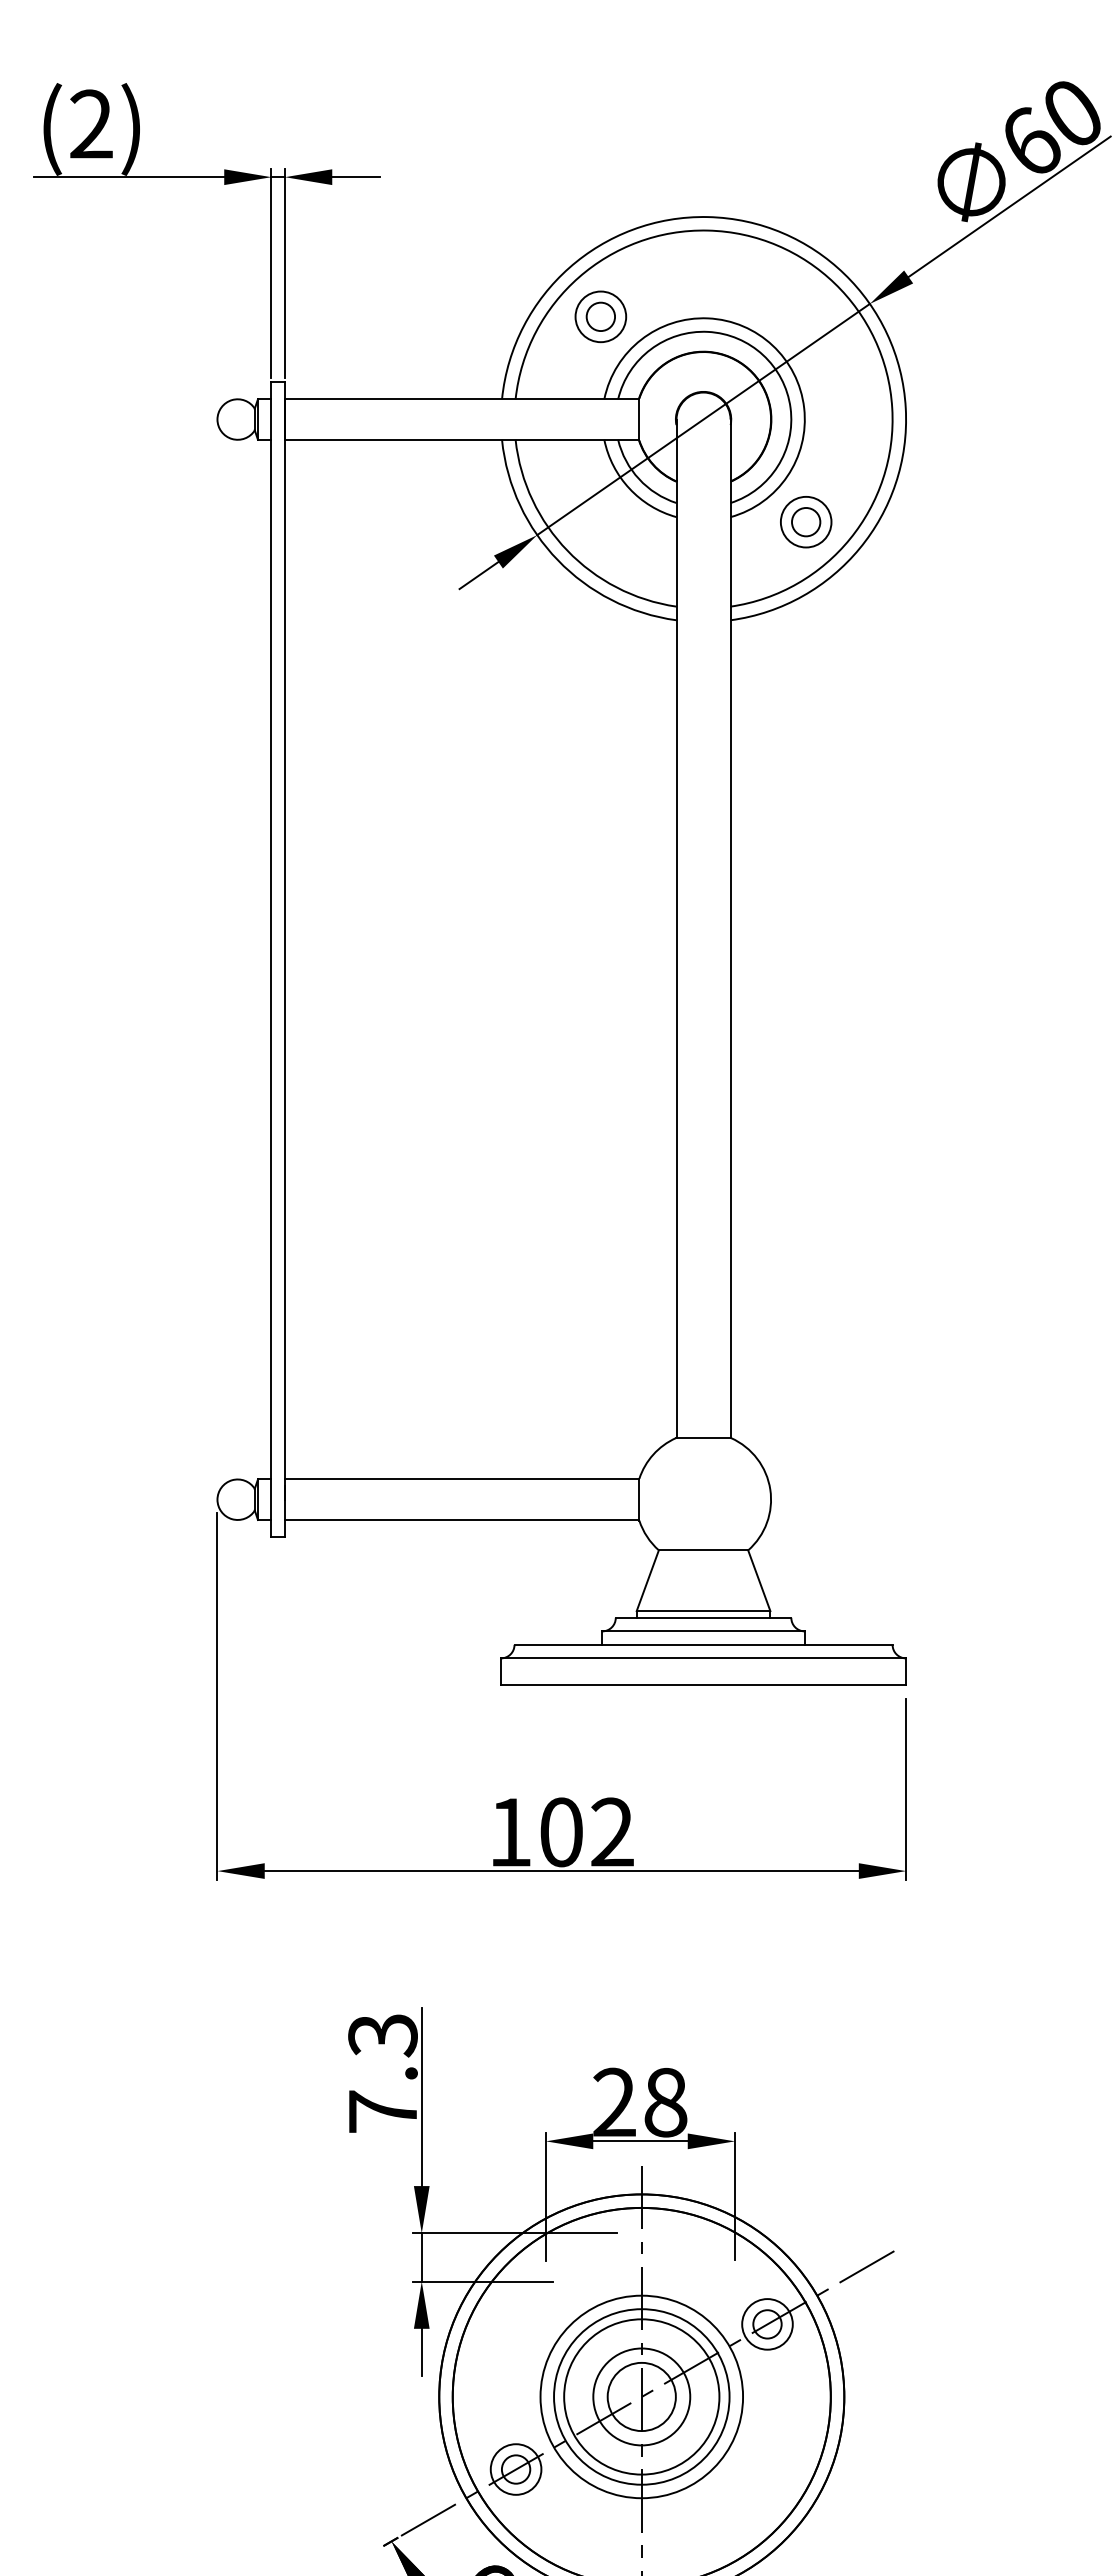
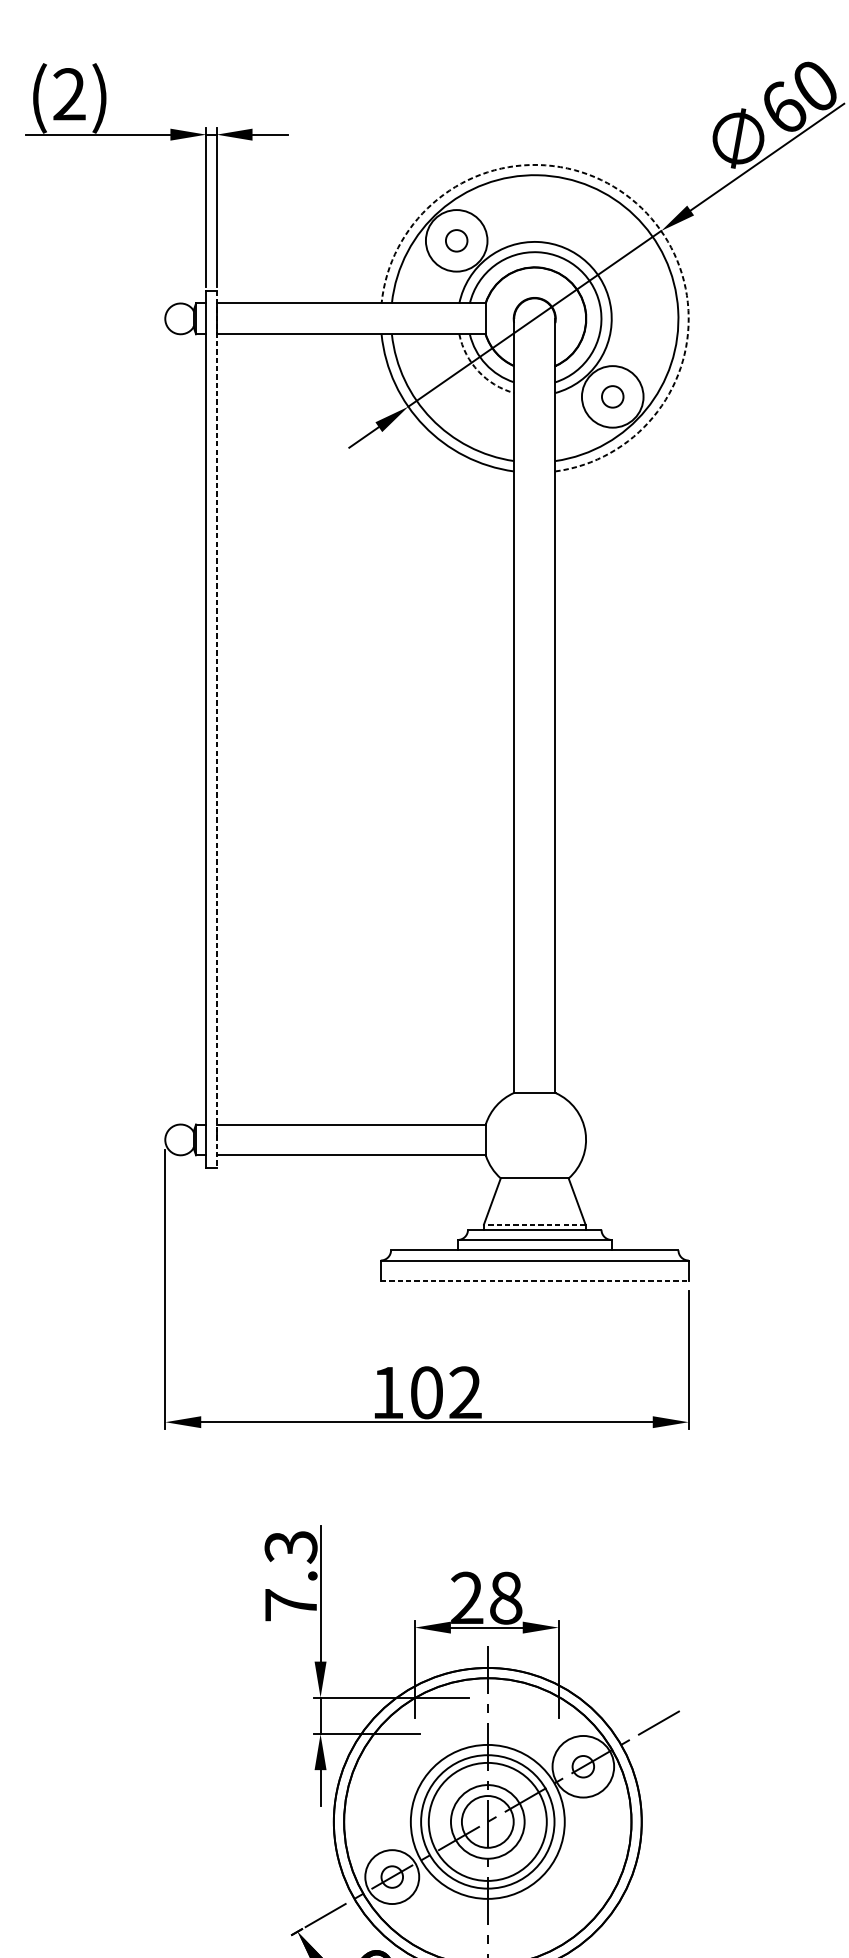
arc: (844, 273) -> (641, 207), solid -> dashed
circle: (600, 316) -> (456, 240), size x1.6
arc: (629, 488) -> (478, 371), solid -> dashed
circle: (805, 521) -> (612, 396), size x1.6
line: (284, 960) -> (216, 730), solid -> dashed
line: (703, 1611) -> (534, 1224), solid -> dashed
line: (703, 1685) -> (534, 1281), solid -> dashed
circle: (767, 2324) -> (583, 1766), size x1.6
circle: (515, 2469) -> (391, 1877), size x1.4

